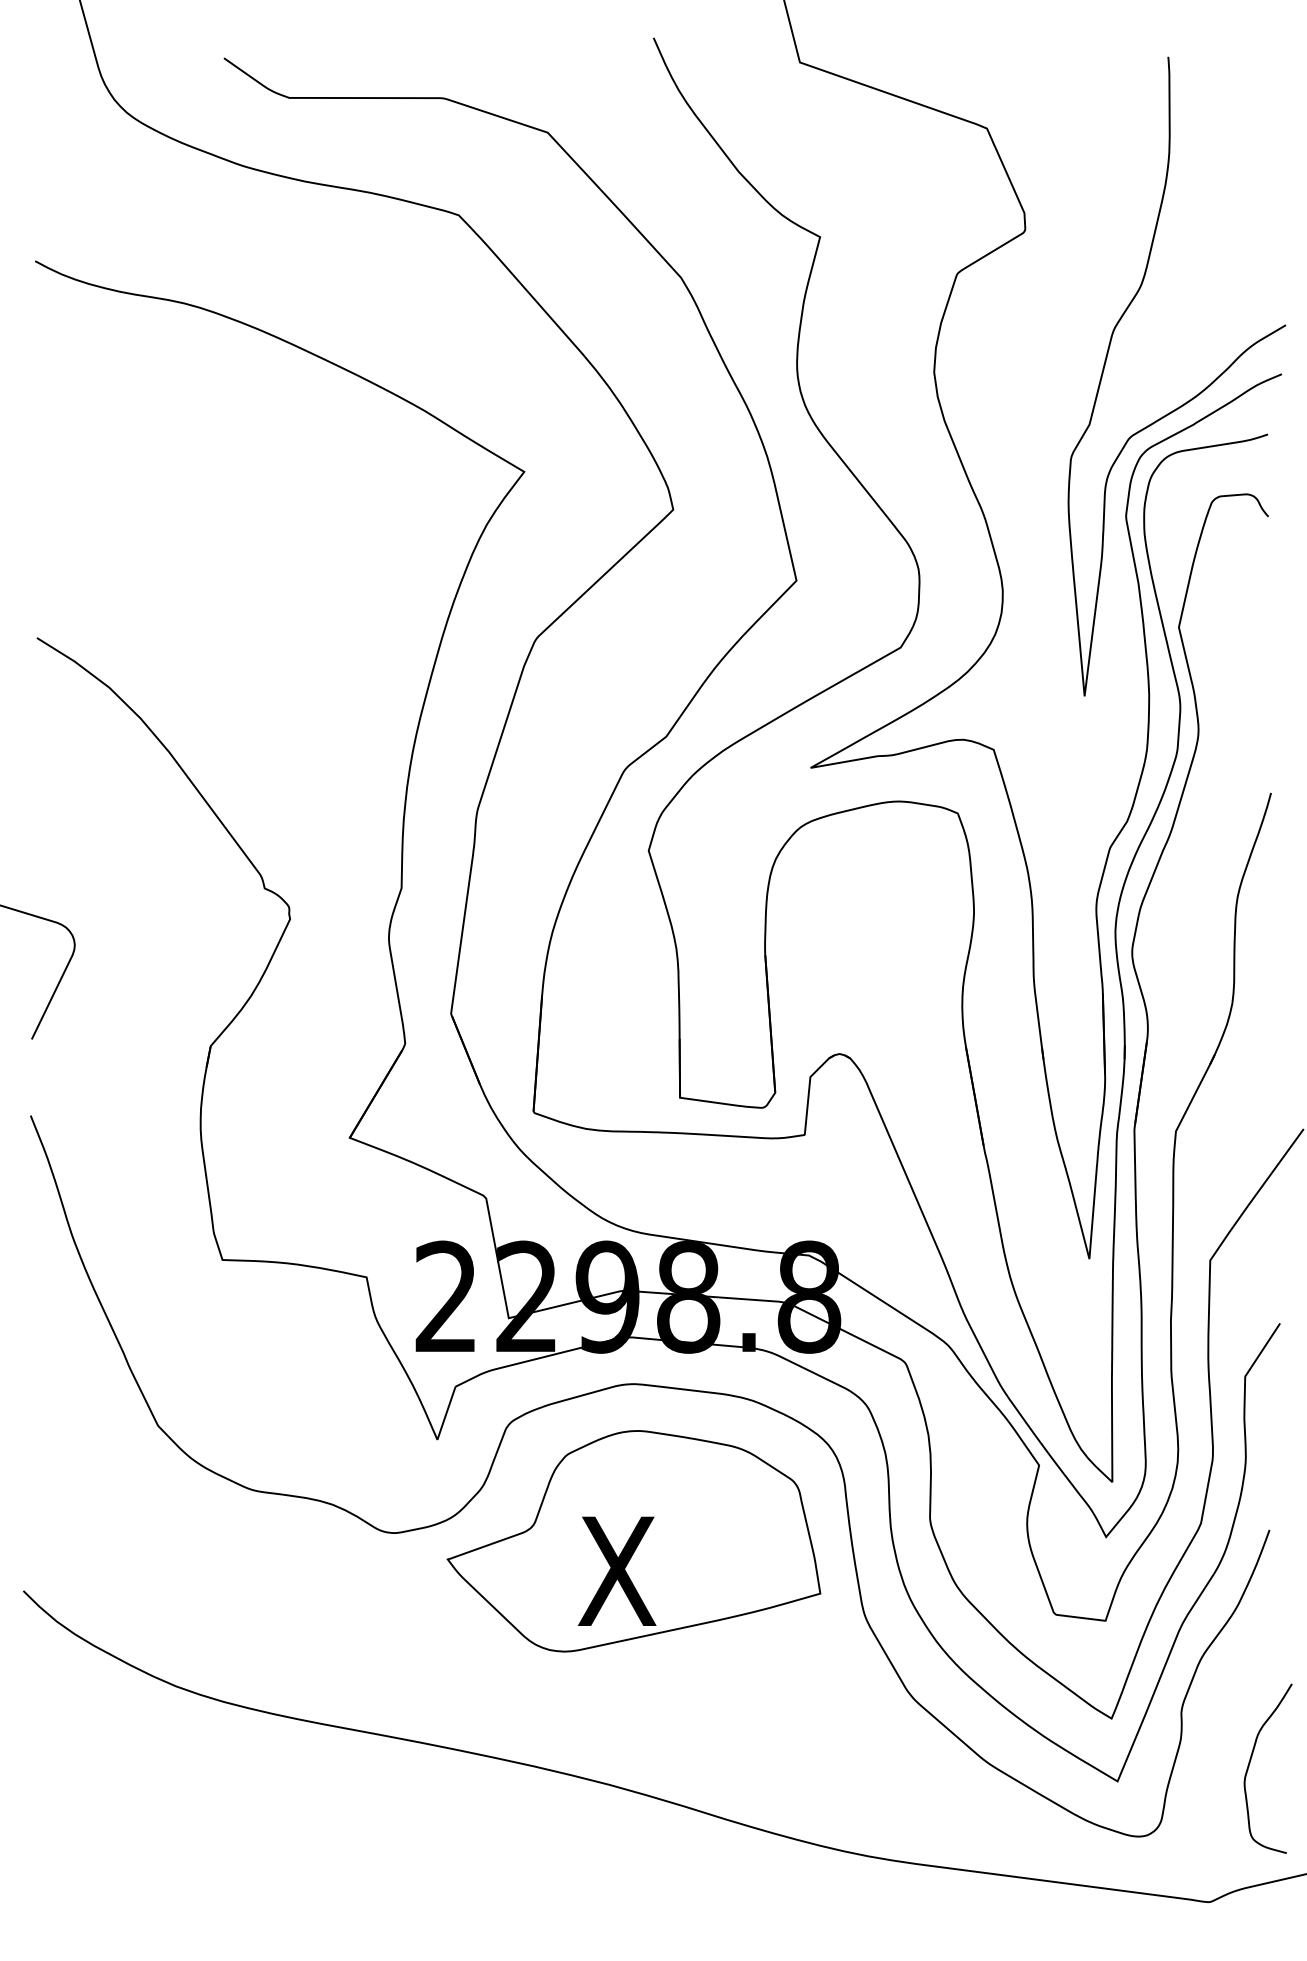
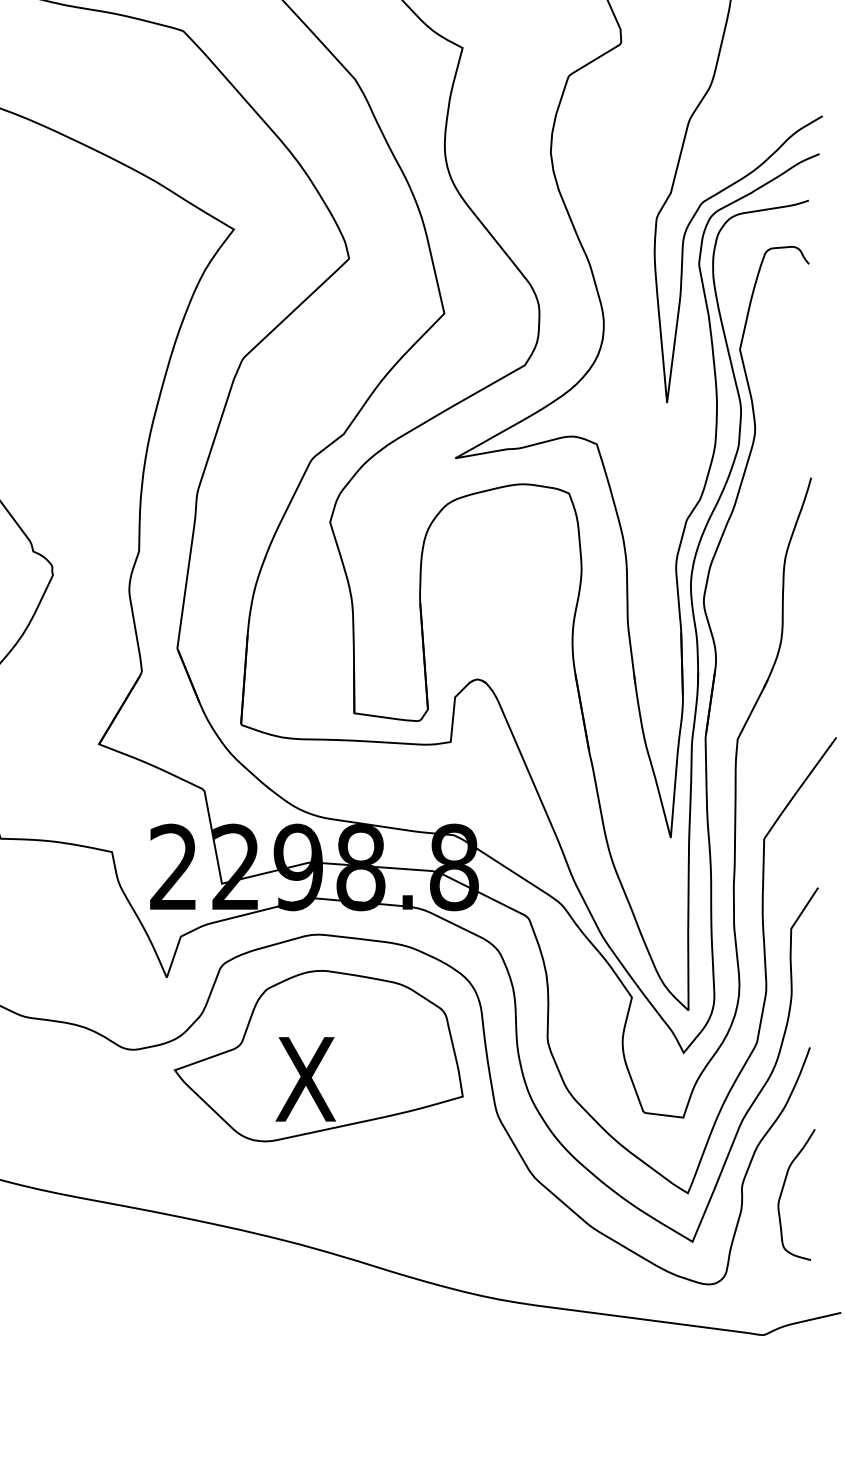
curve: (1250, 1763) -> (782, 1190), moved

